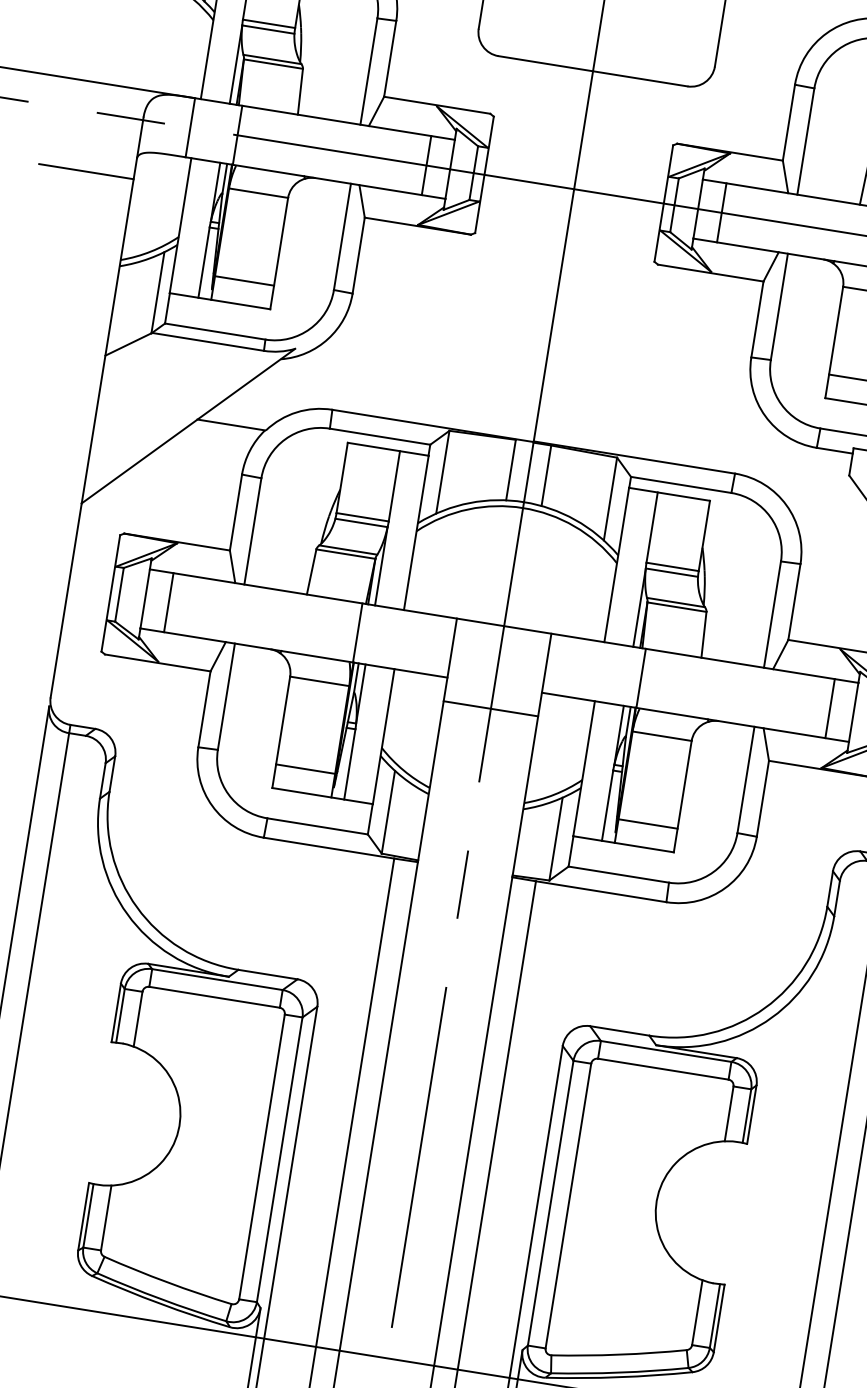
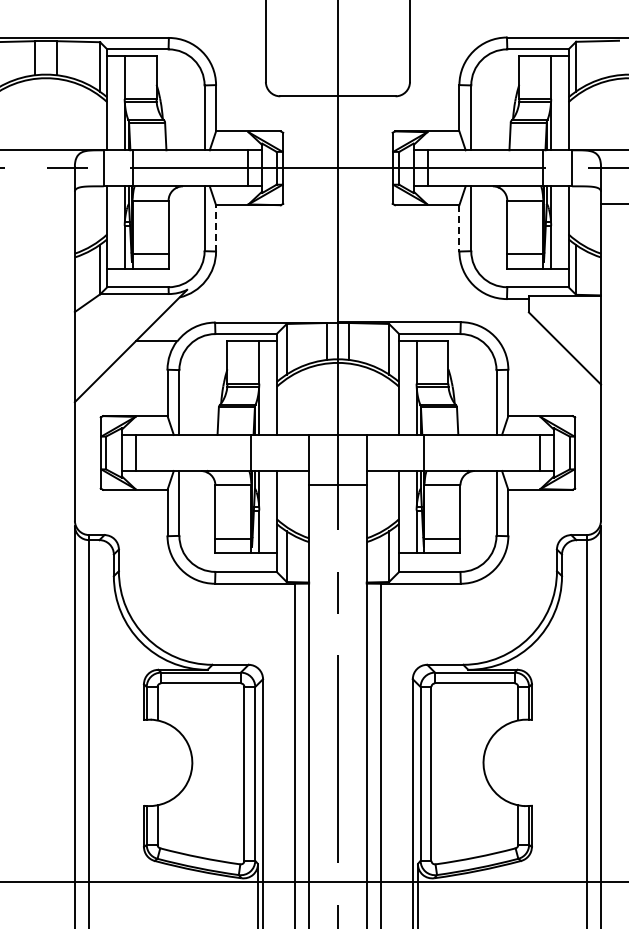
line: (85, 171) -> (45, 204), removed
line: (359, 254) -> (216, 227), solid -> dashed
line: (757, 319) -> (459, 228), solid -> dashed

